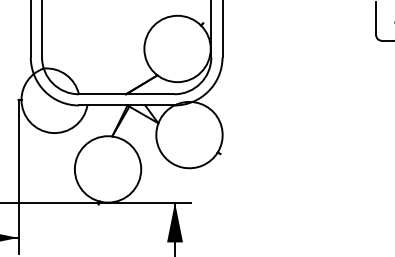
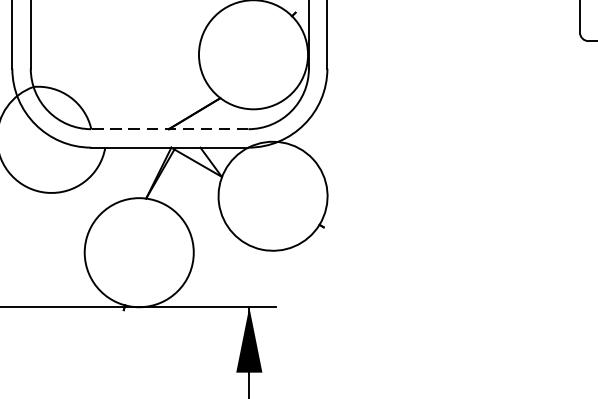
line: (126, 94) -> (169, 129), solid -> dashed

